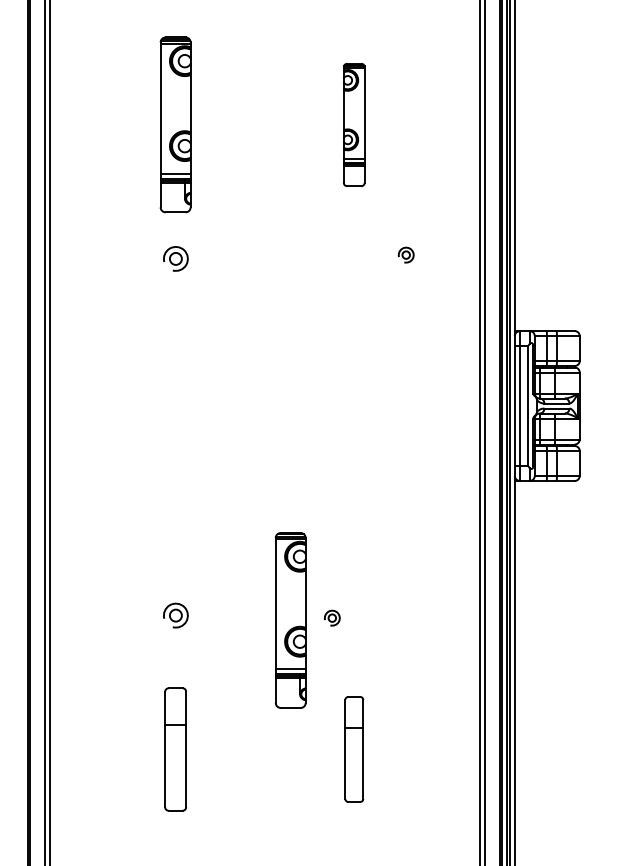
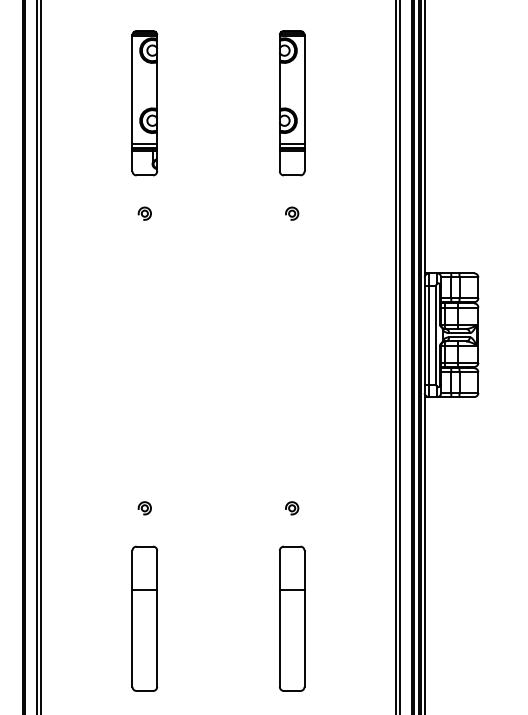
part: (354, 125) -> (292, 103), size x1.43
part: (406, 254) -> (292, 213), moved
part: (175, 258) -> (144, 213), size x0.62
part: (175, 615) -> (144, 508), size x0.62
part: (332, 618) -> (292, 508), moved
part: (290, 620) -> (239, 512), removed
part: (175, 749) -> (144, 618), size x1.43
part: (354, 749) -> (292, 618), size x1.67

